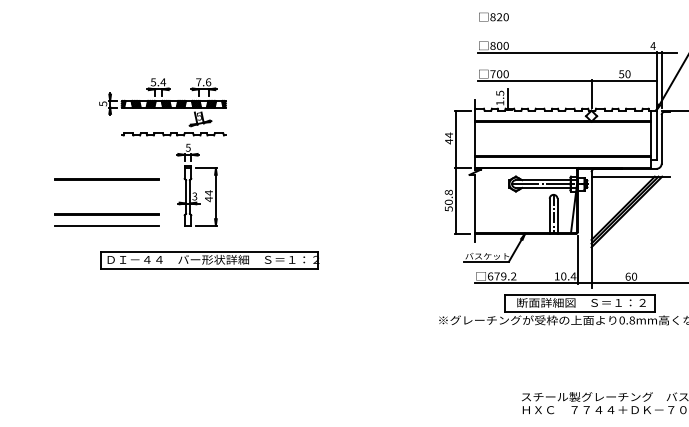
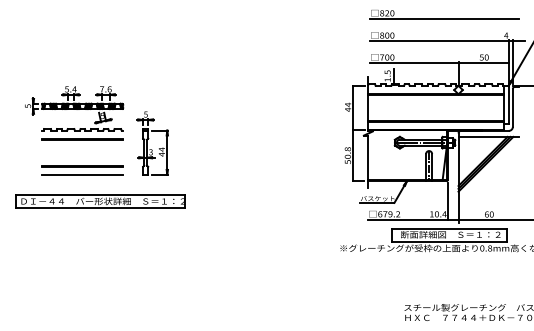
line: (573, 23) -> (444, 18), added
part: (162, 107) -> (73, 108), moved
part: (209, 260) -> (100, 201), moved

